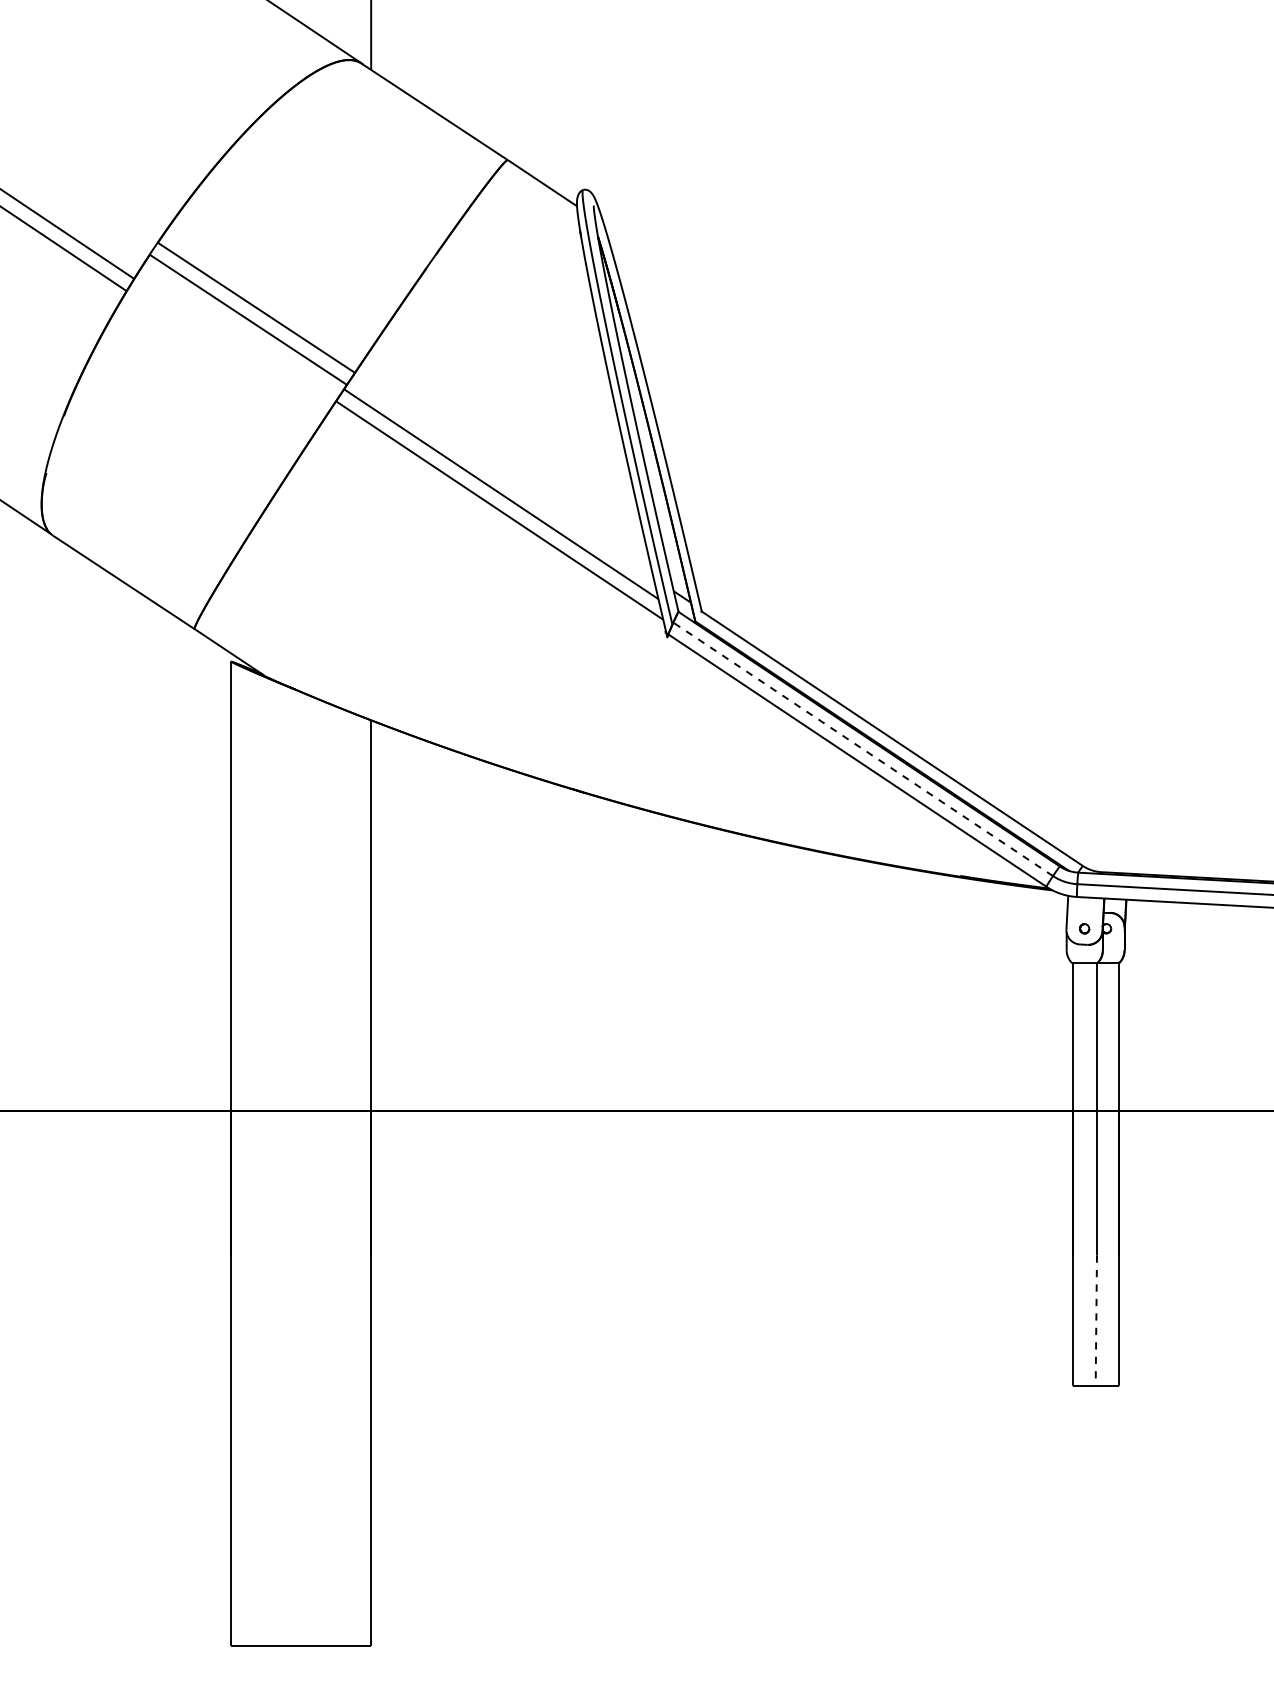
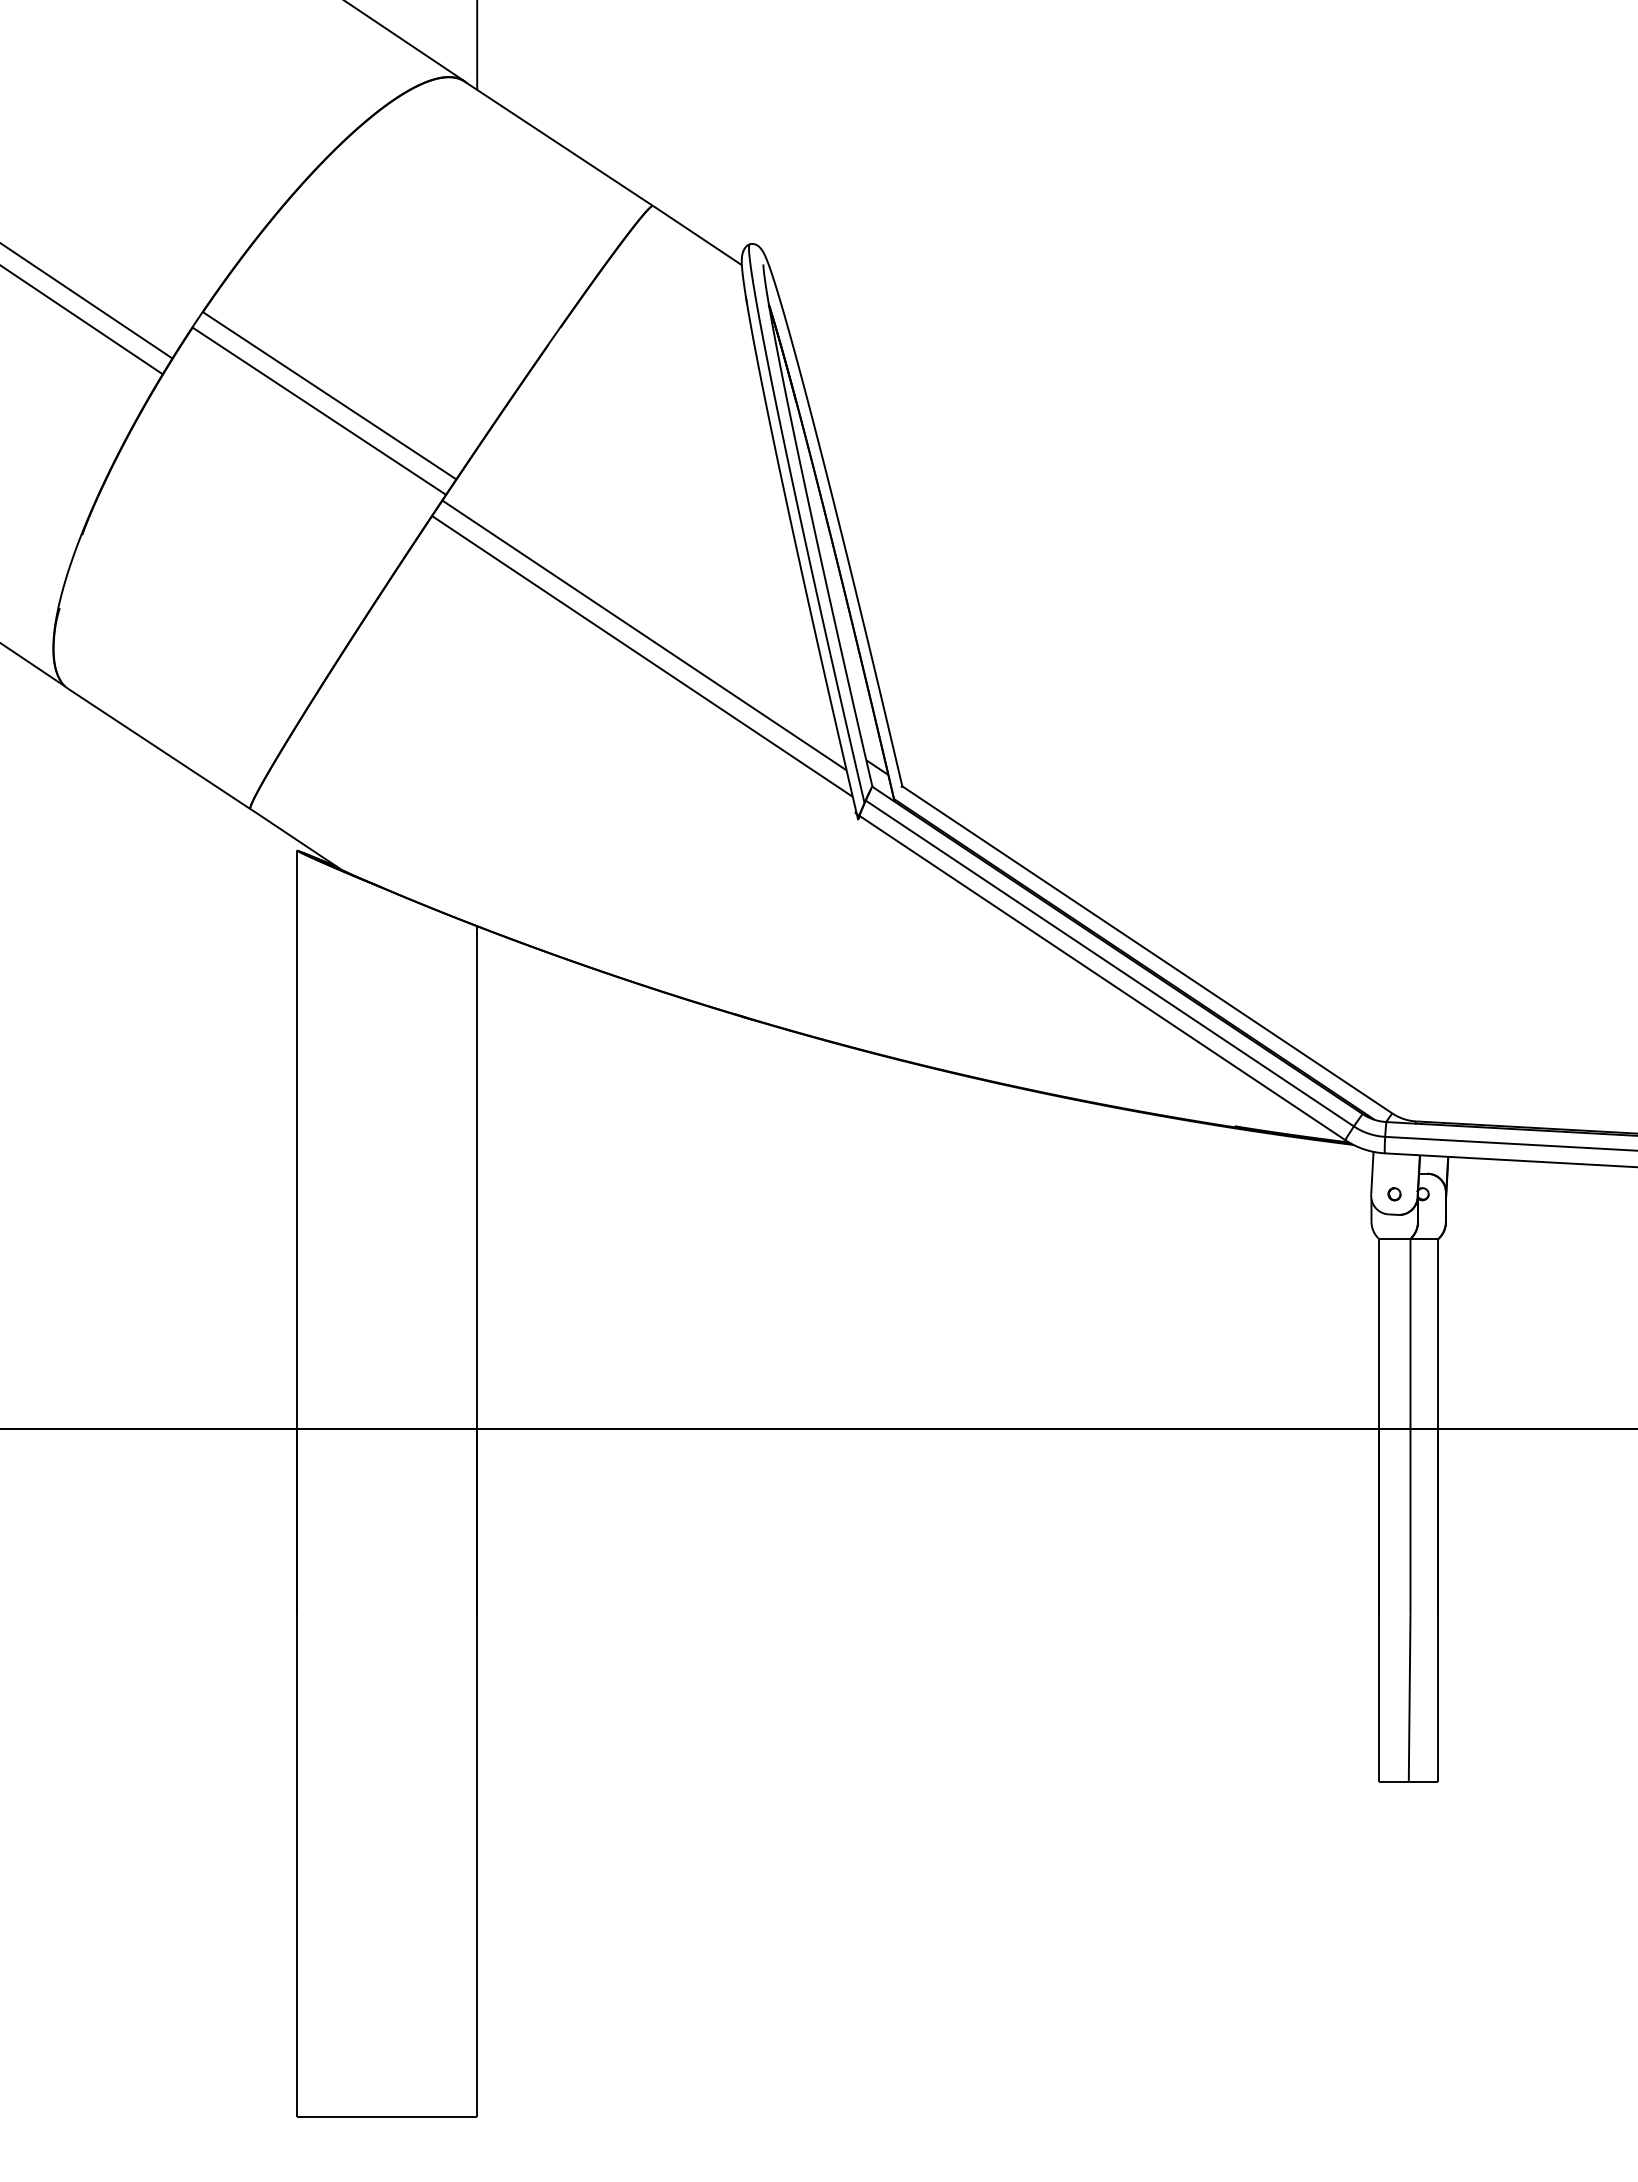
line: (862, 749) -> (1109, 963), dashed -> solid
line: (1096, 1320) -> (1409, 1698), dashed -> solid

